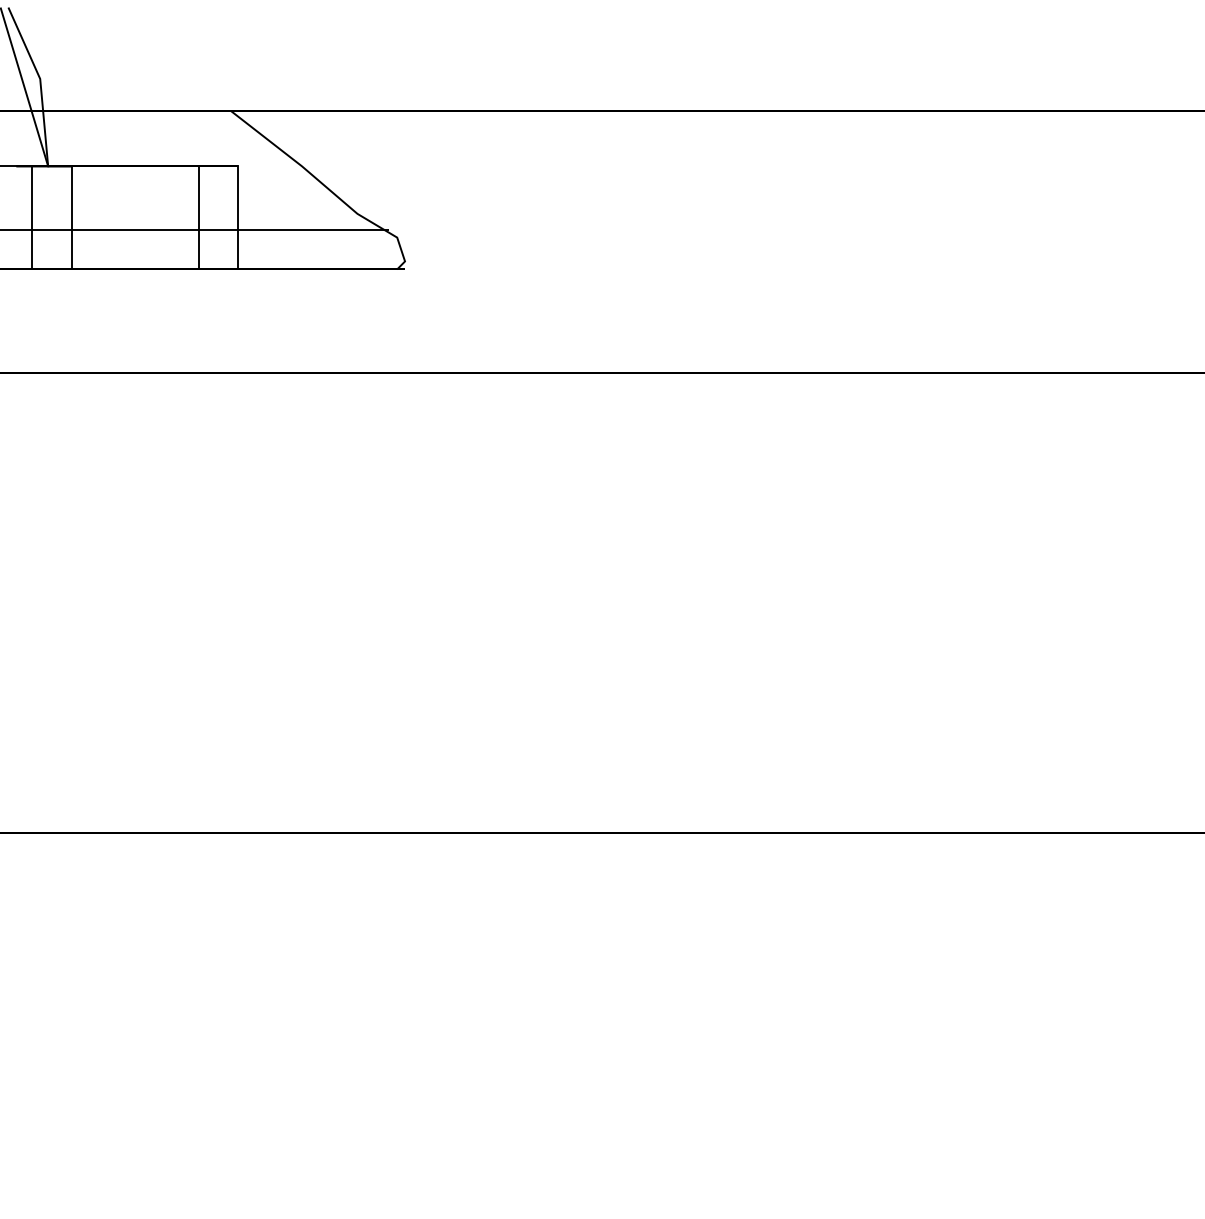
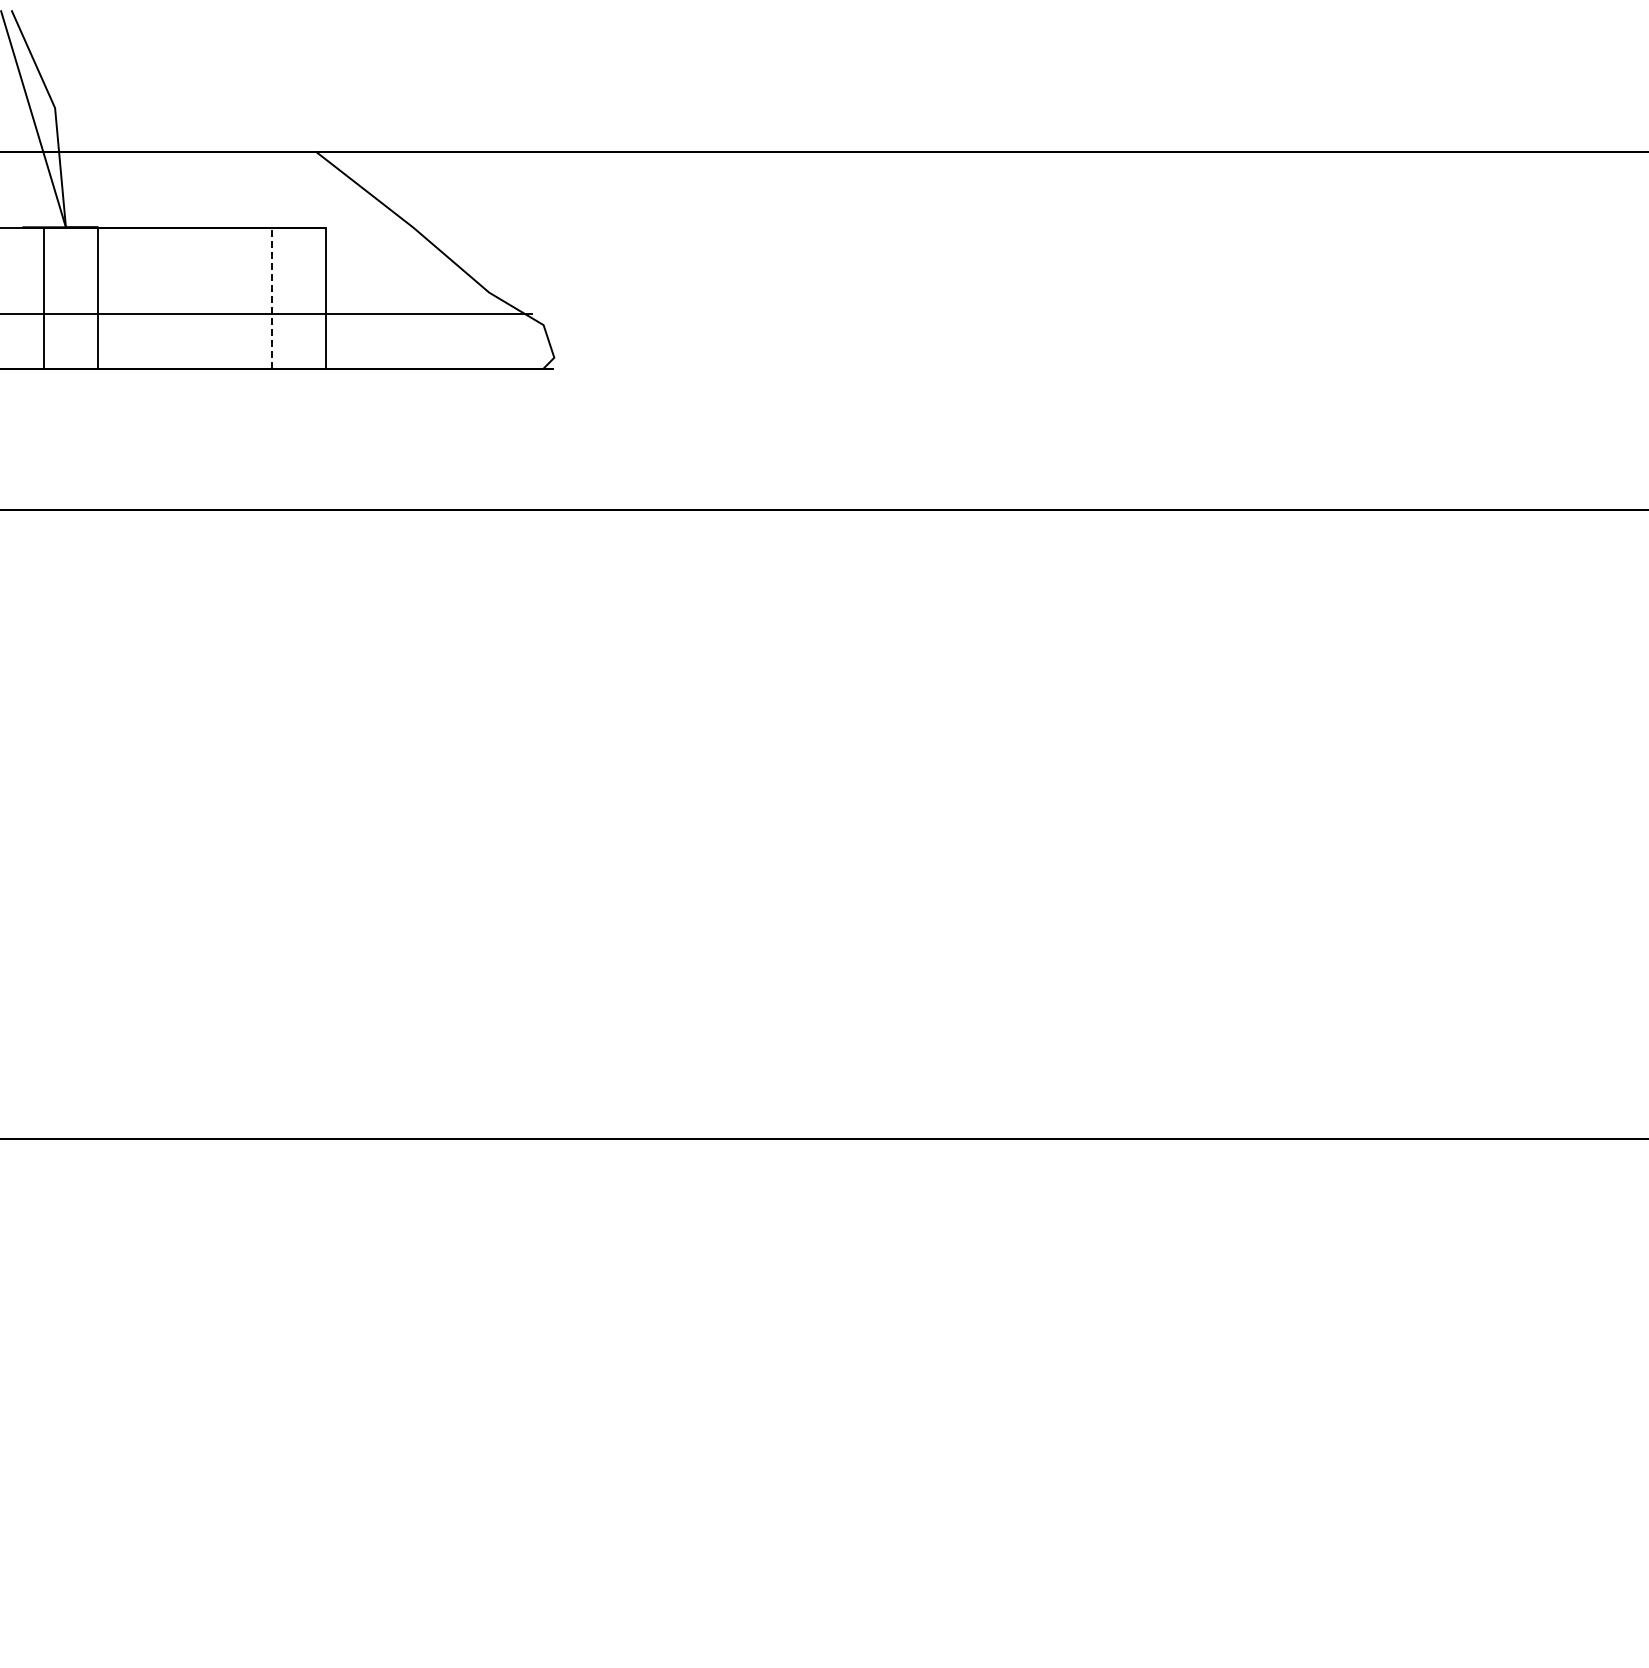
line: (199, 218) -> (272, 298), solid -> dashed

